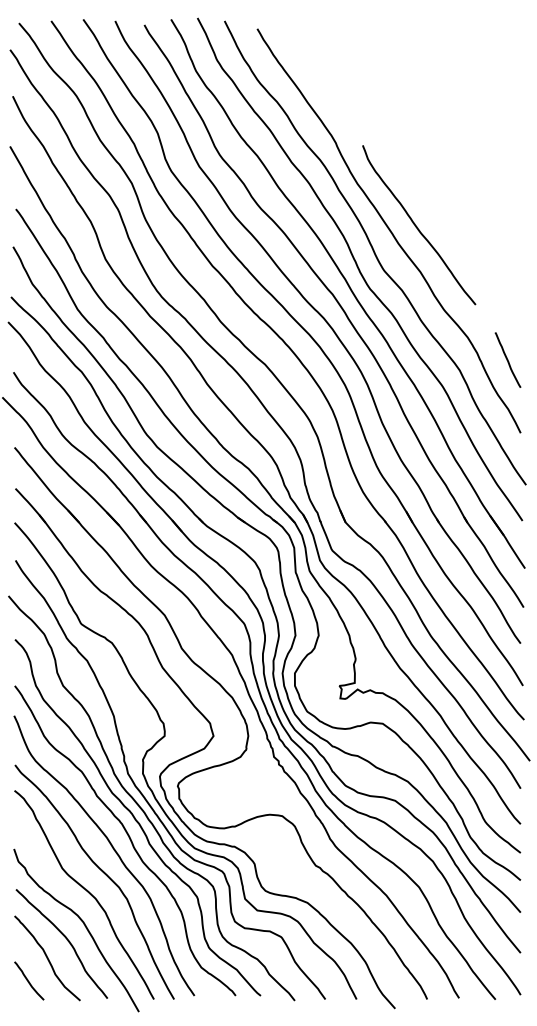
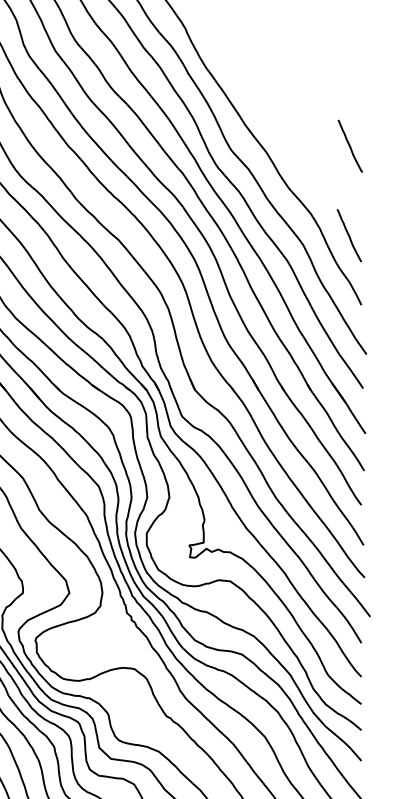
curve: (417, 226) -> (263, 108), removed
curve: (508, 265) -> (349, 145), added

